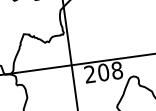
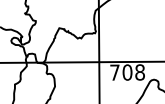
text: (89, 74) -> (114, 72), 208 -> 708

